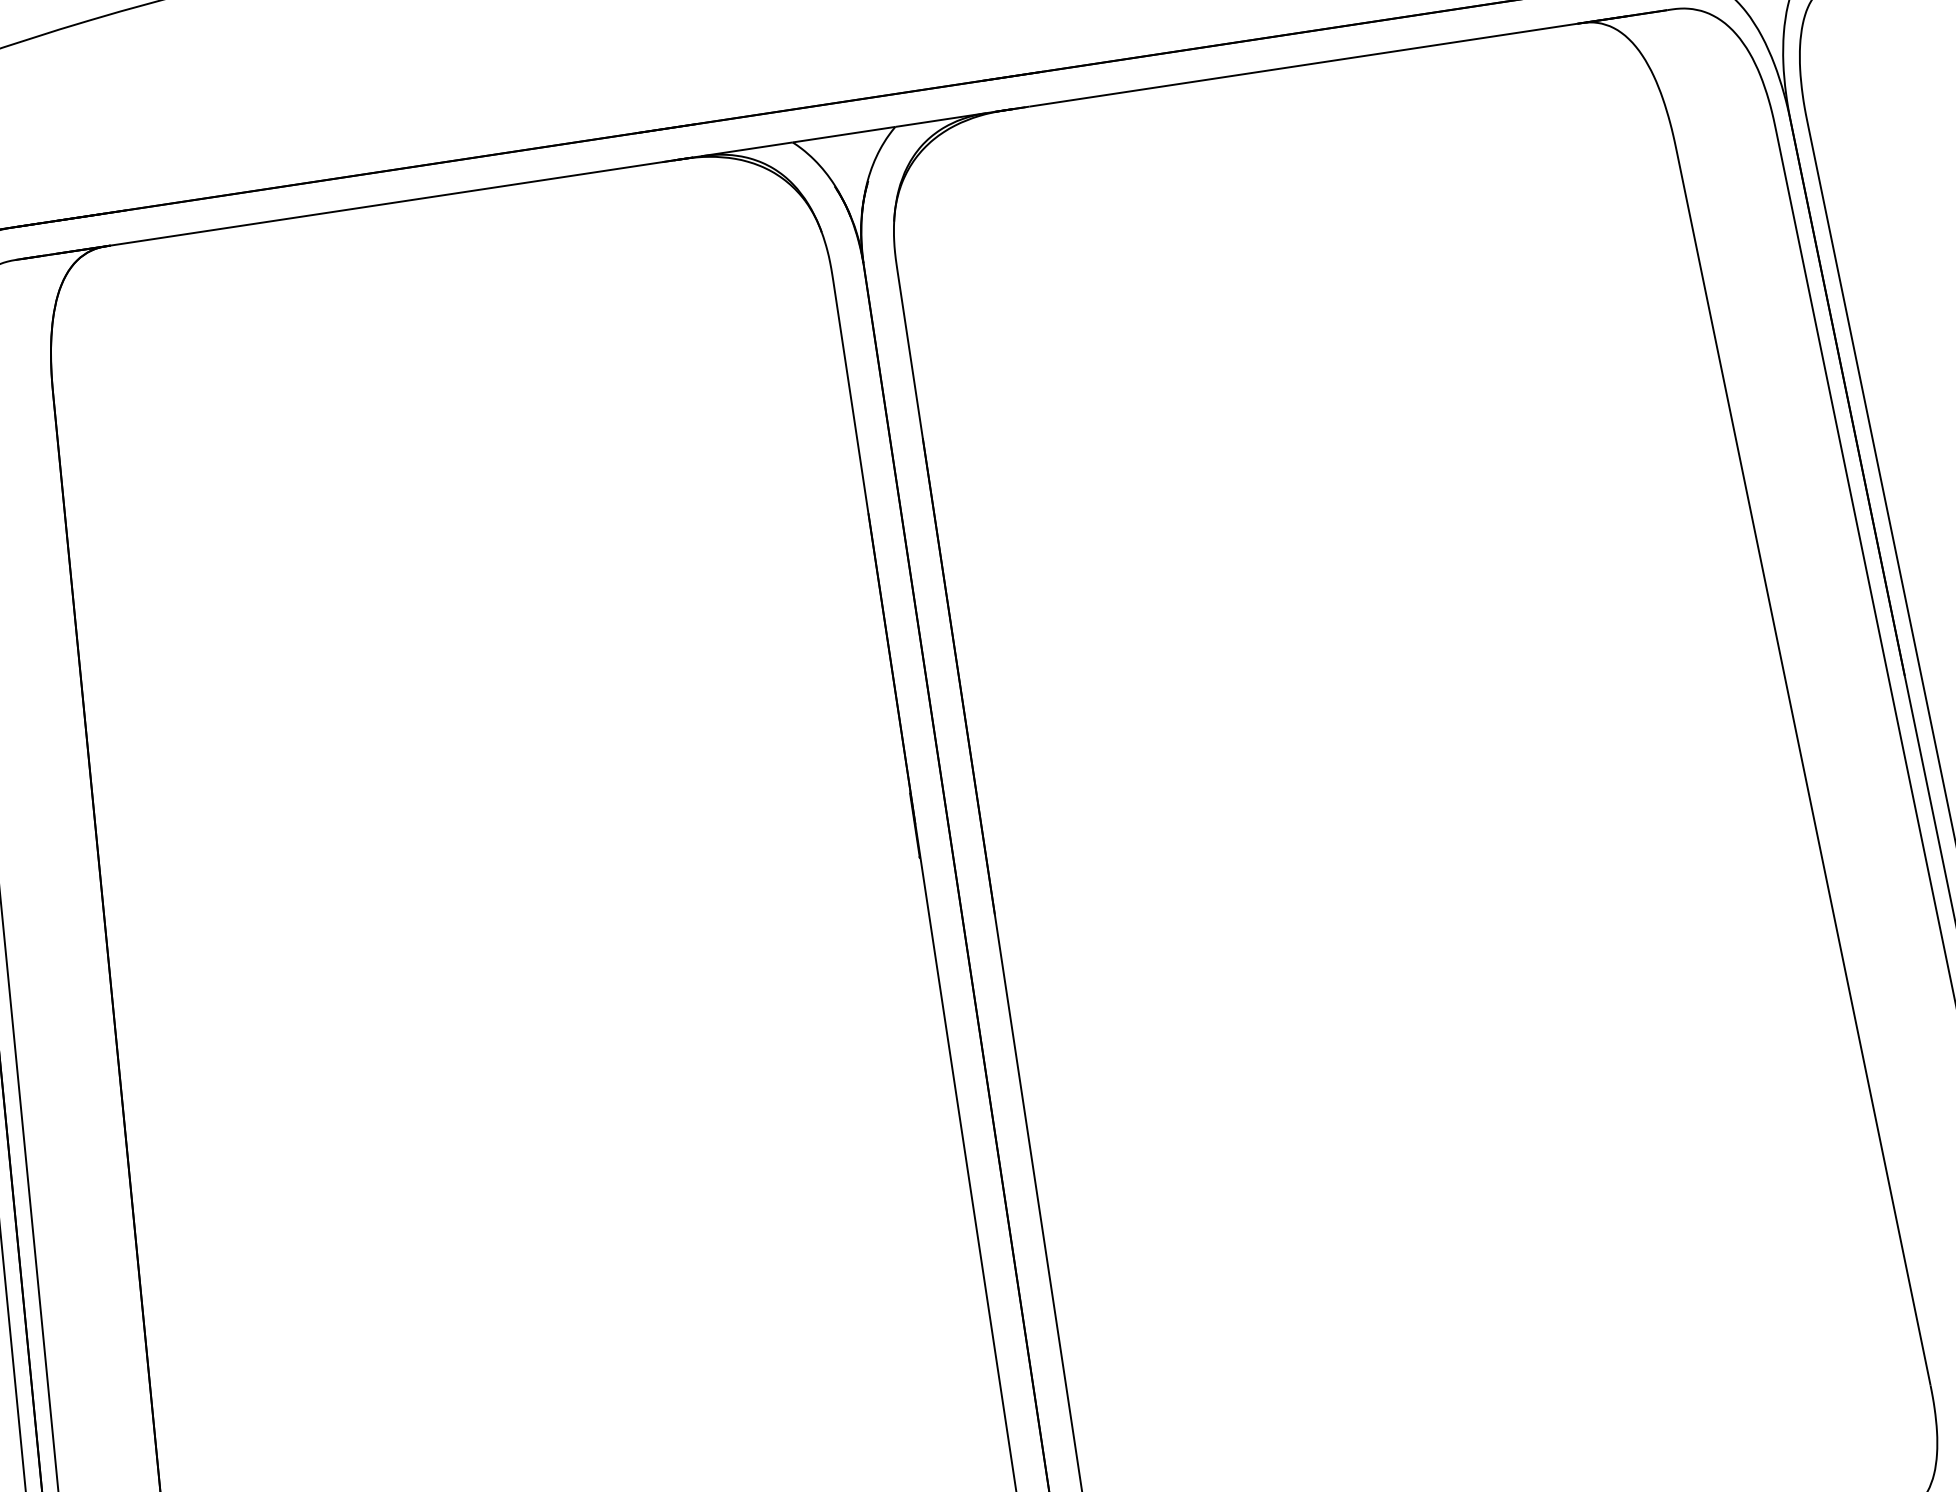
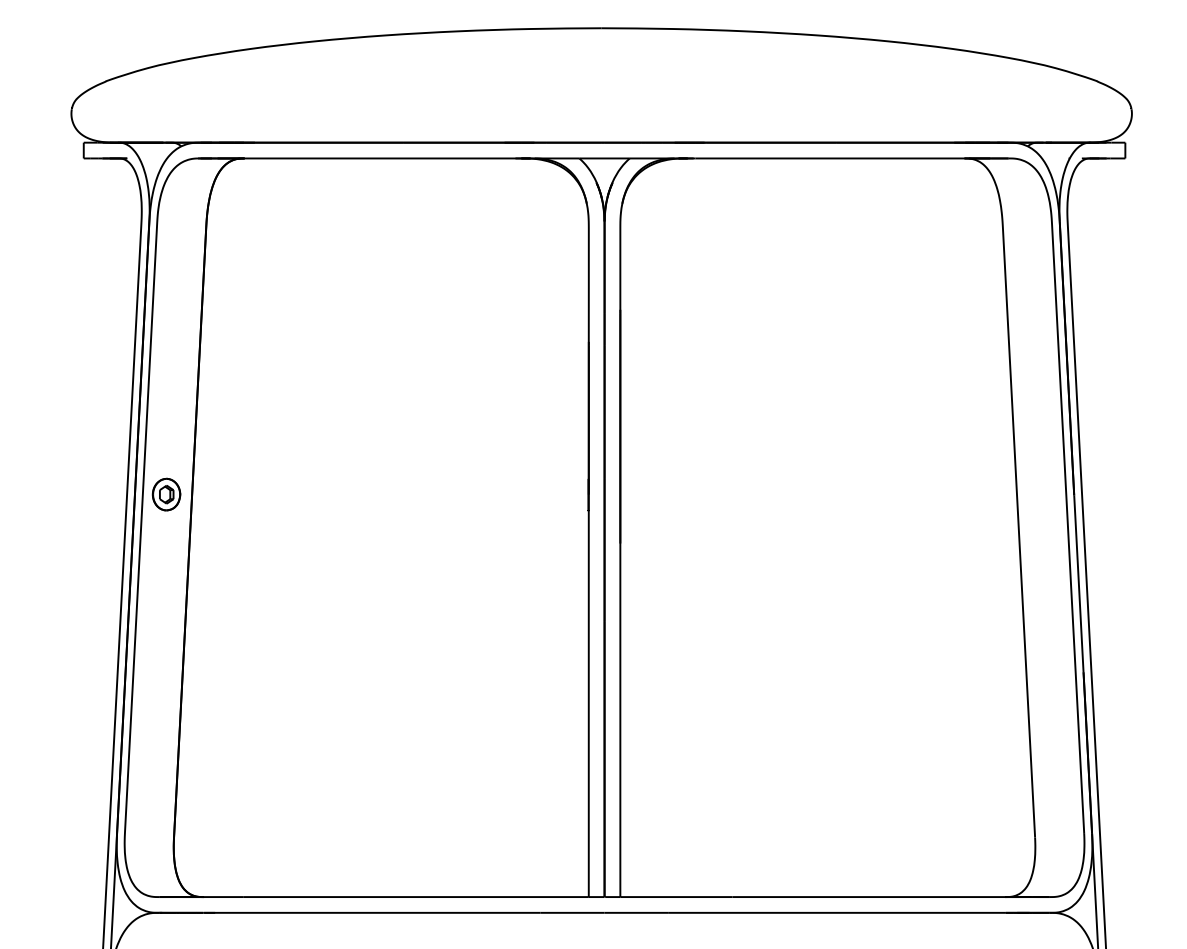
part: (54, 954) -> (166, 494), added

